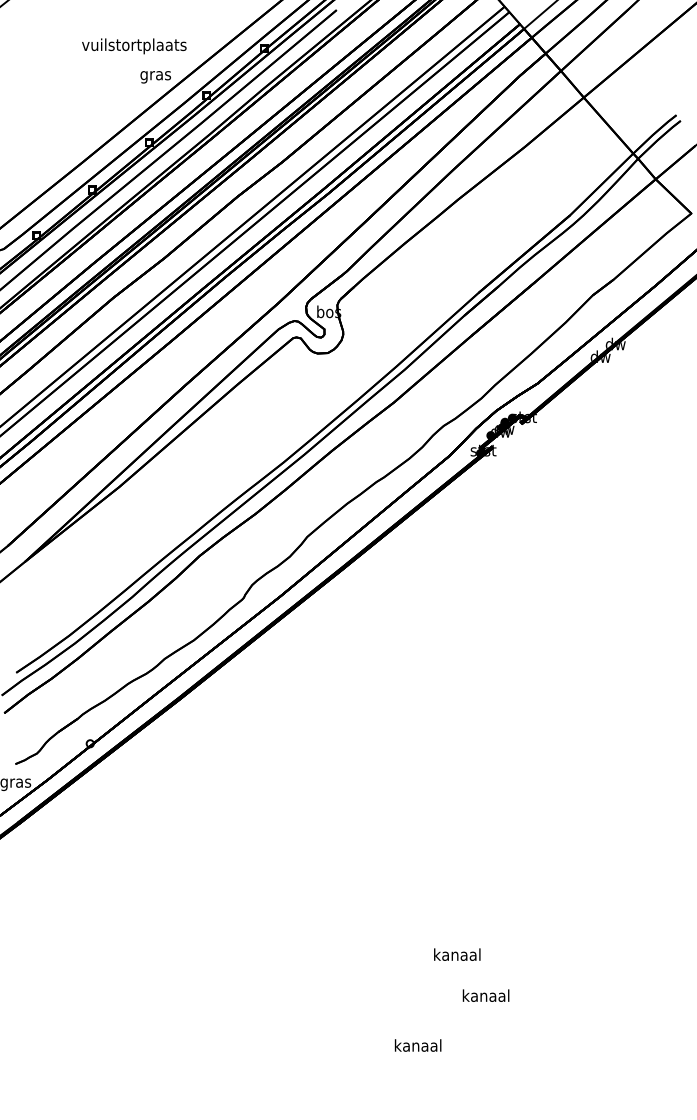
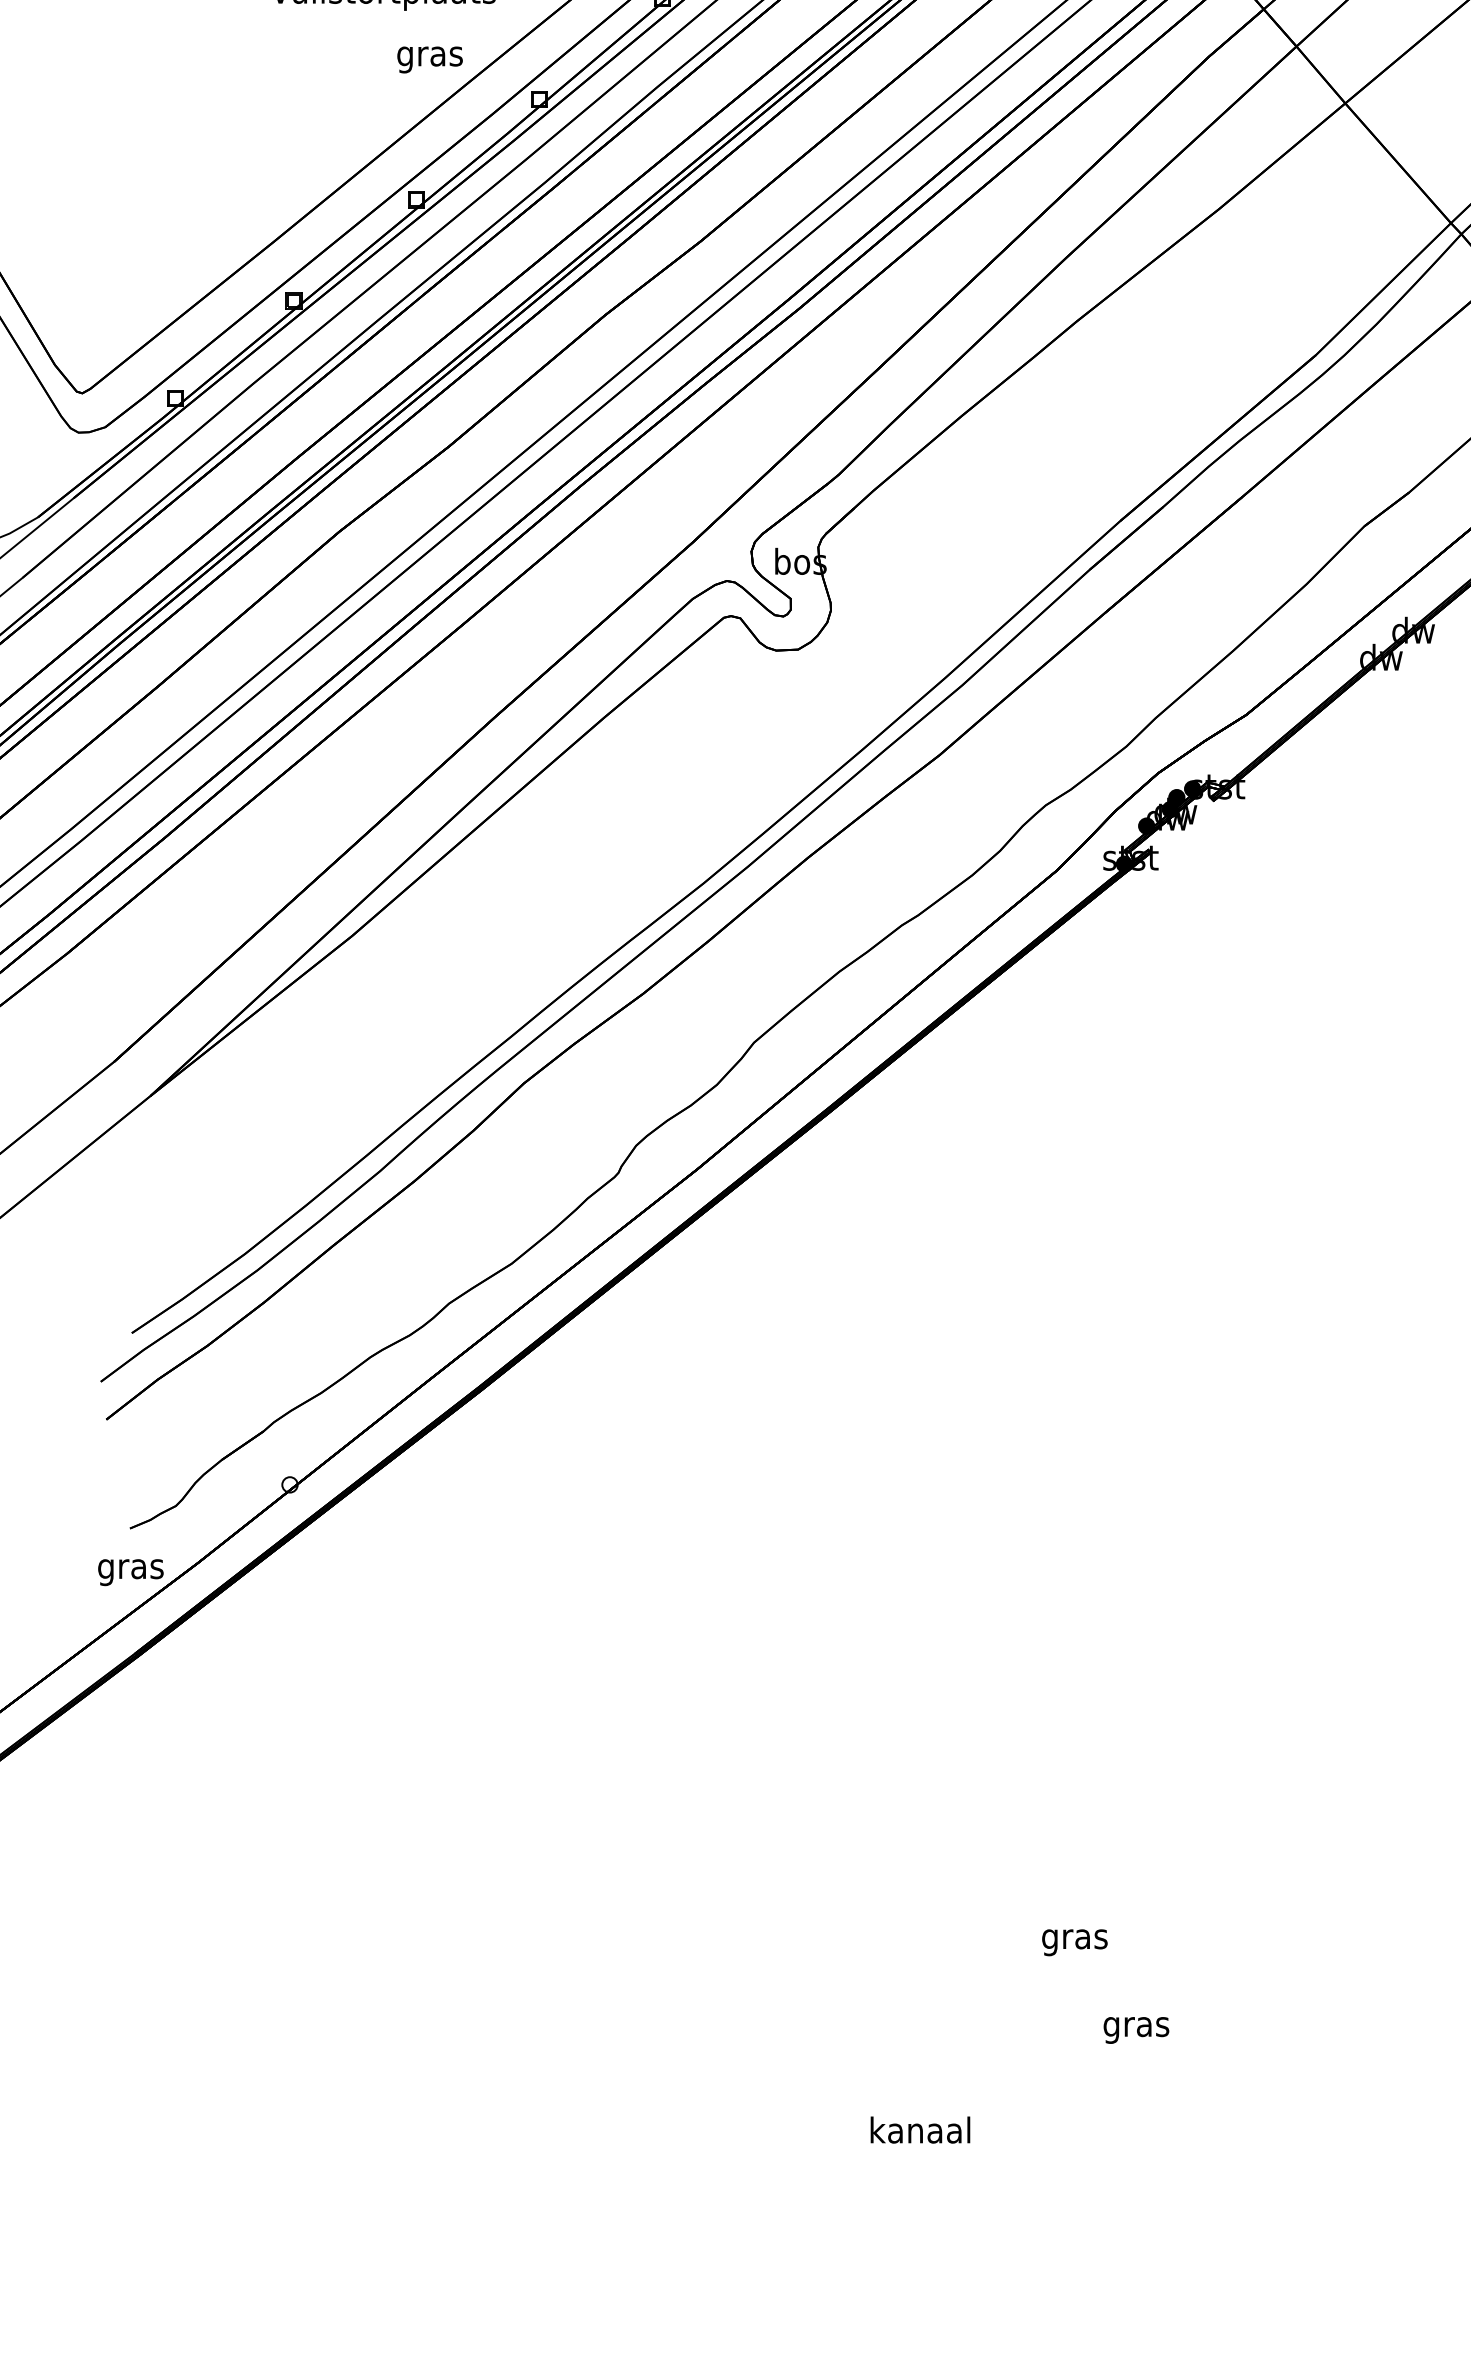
text: (457, 956) -> (1075, 1939), kanaal -> gras
text: (485, 997) -> (1135, 2027), kanaal -> gras
text: (417, 1045) -> (919, 2129), moved

